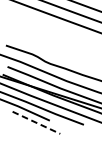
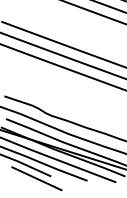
line: (37, 122) -> (37, 178), dashed -> solid

